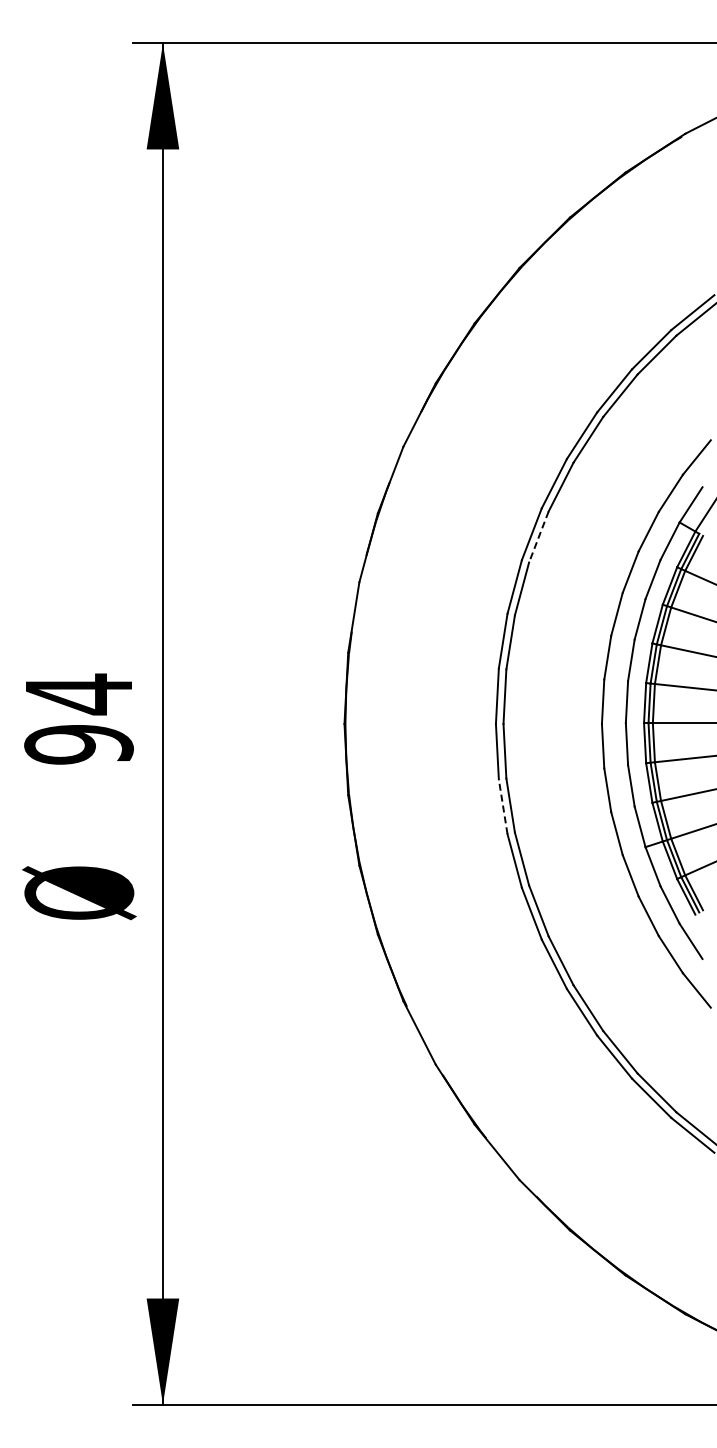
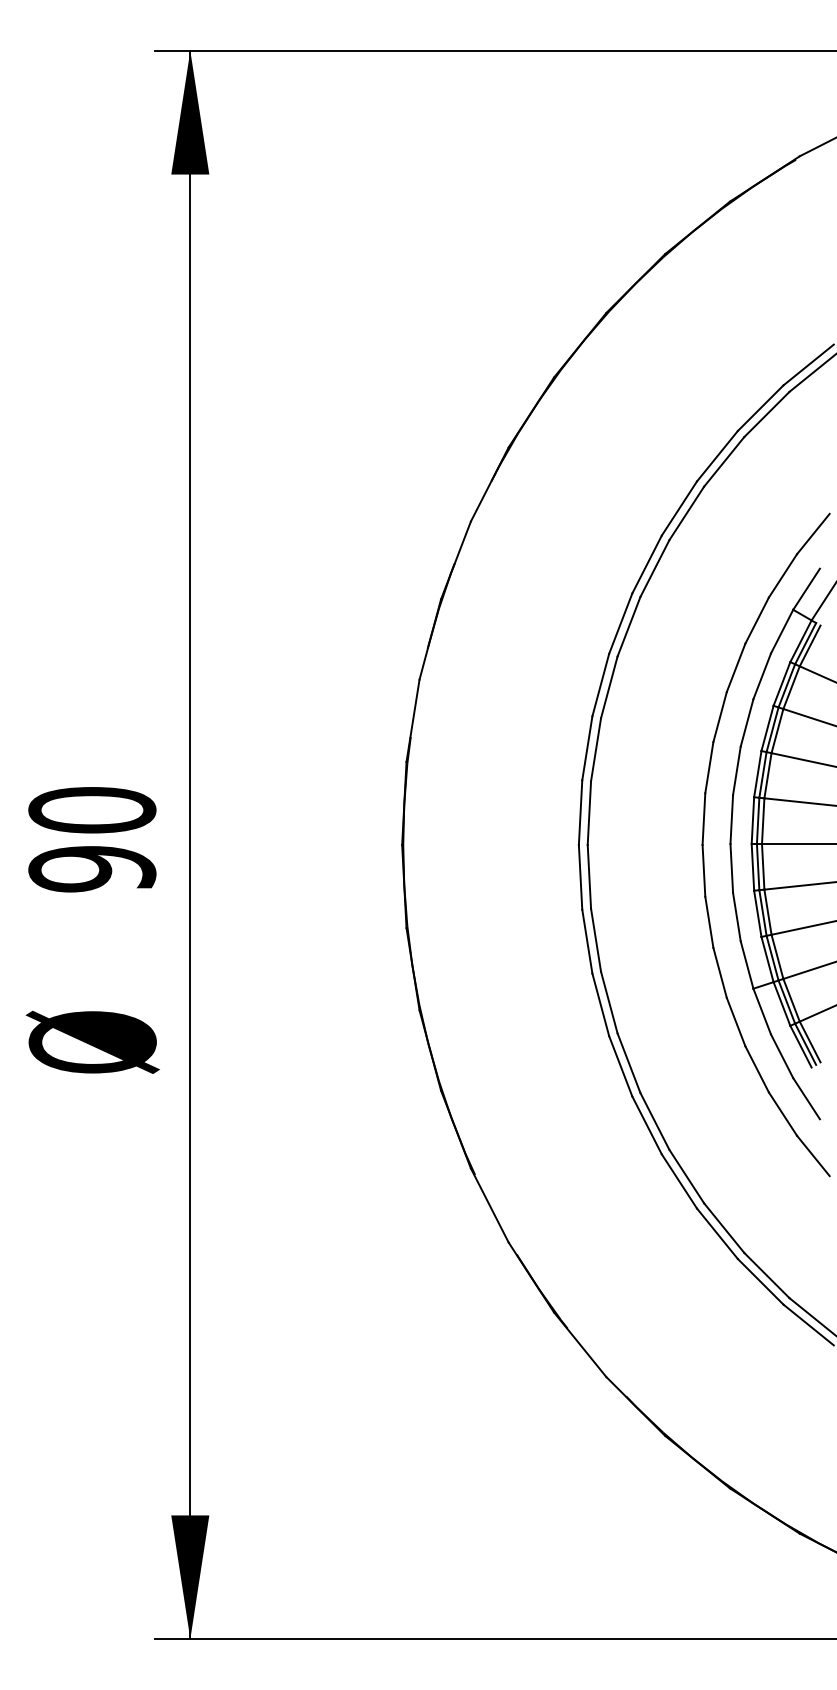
line: (538, 537) -> (628, 627), dashed -> solid
text: (78, 694) -> (91, 810), 94 -> 90
line: (503, 806) -> (587, 941), dashed -> solid

